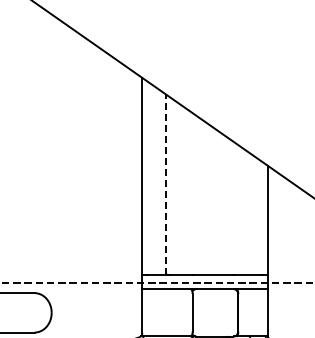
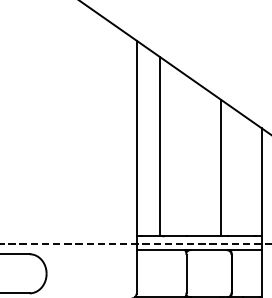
line: (165, 184) -> (159, 146), dashed -> solid
line: (227, 206) -> (221, 168), added

